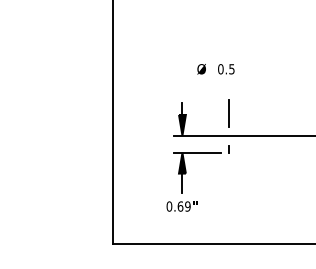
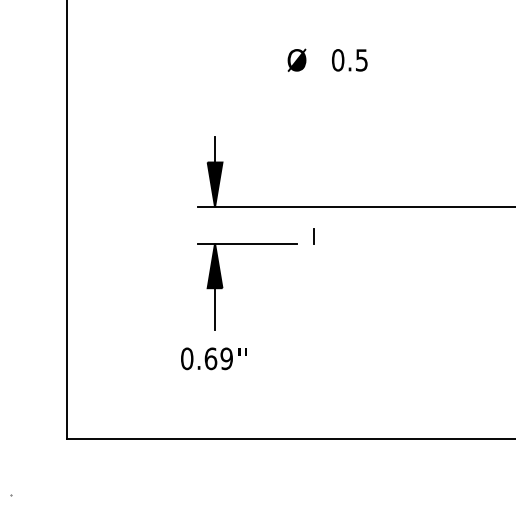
text: (215, 69) -> (326, 60), moved
line: (228, 113) -> (313, 159), removed

